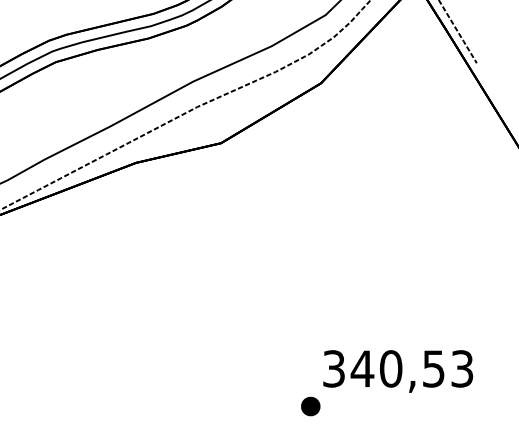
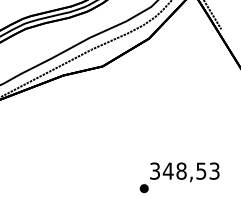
text: (390, 367) -> (181, 170), 340,53 -> 348,53

